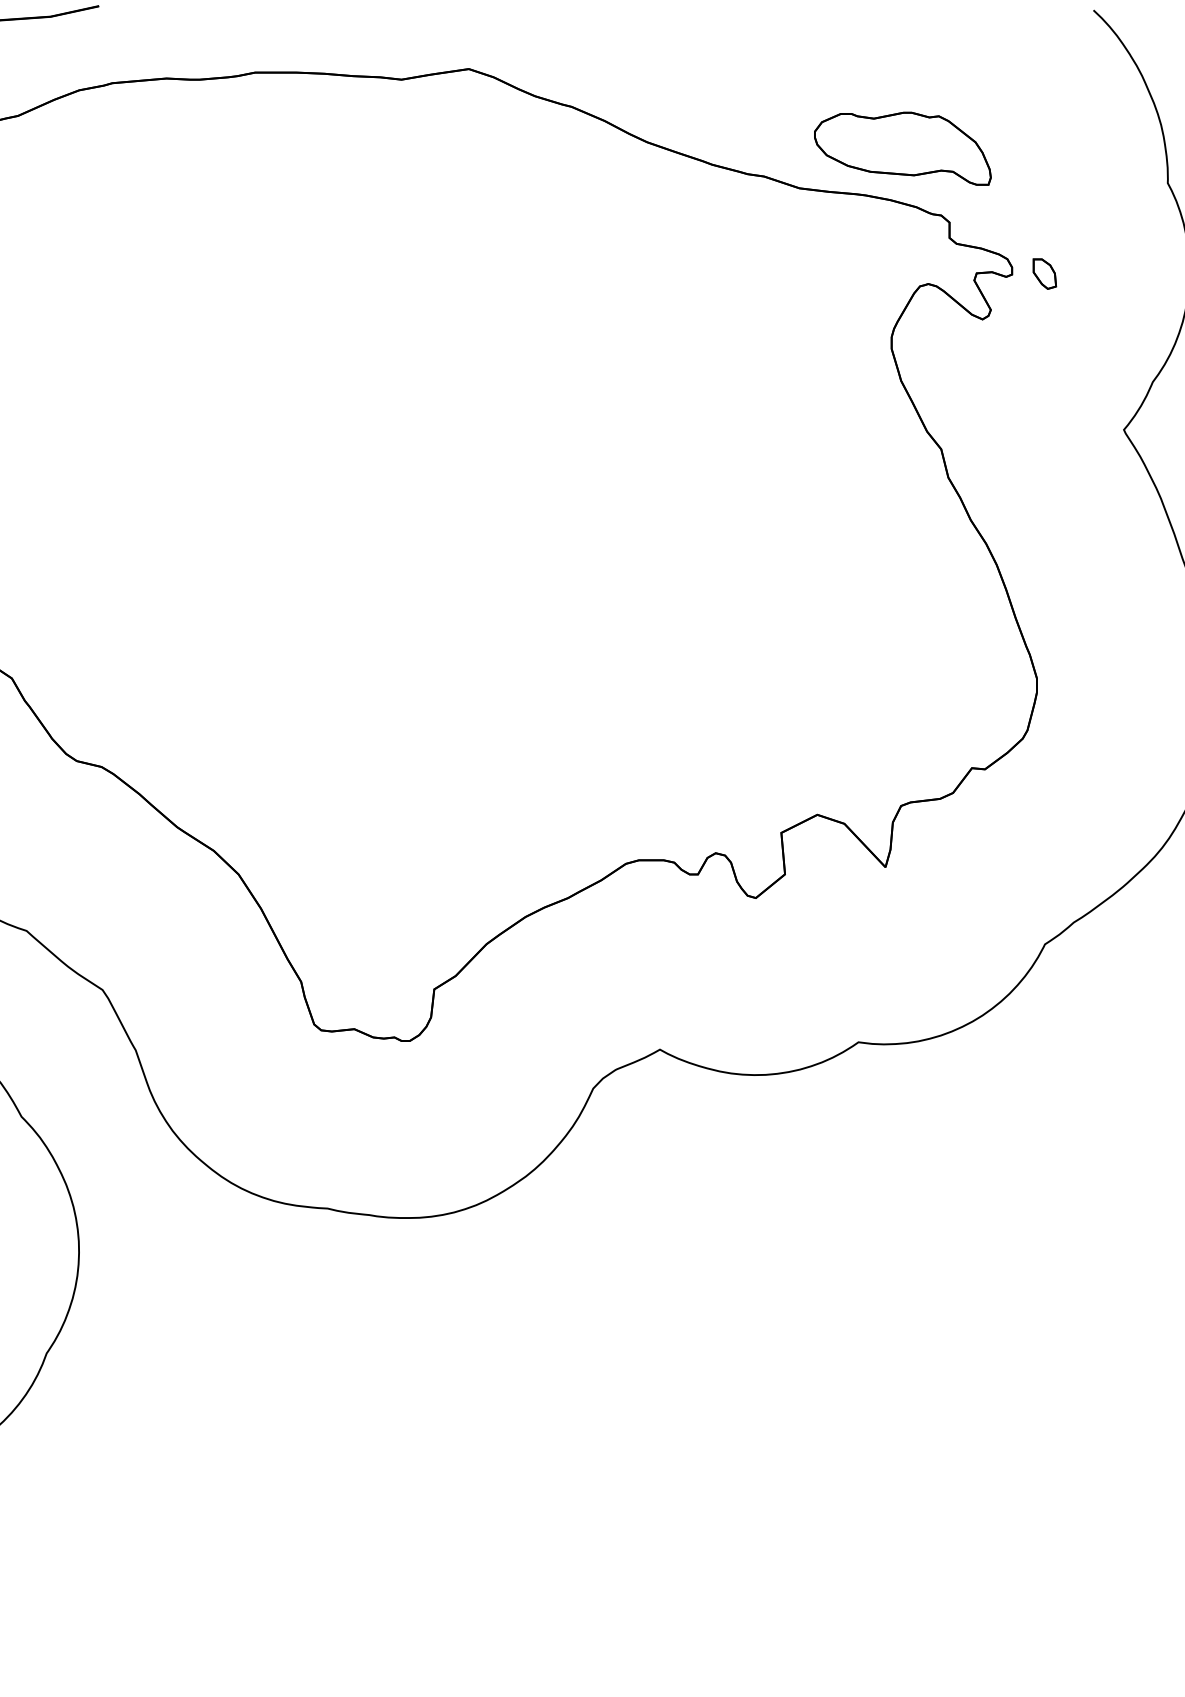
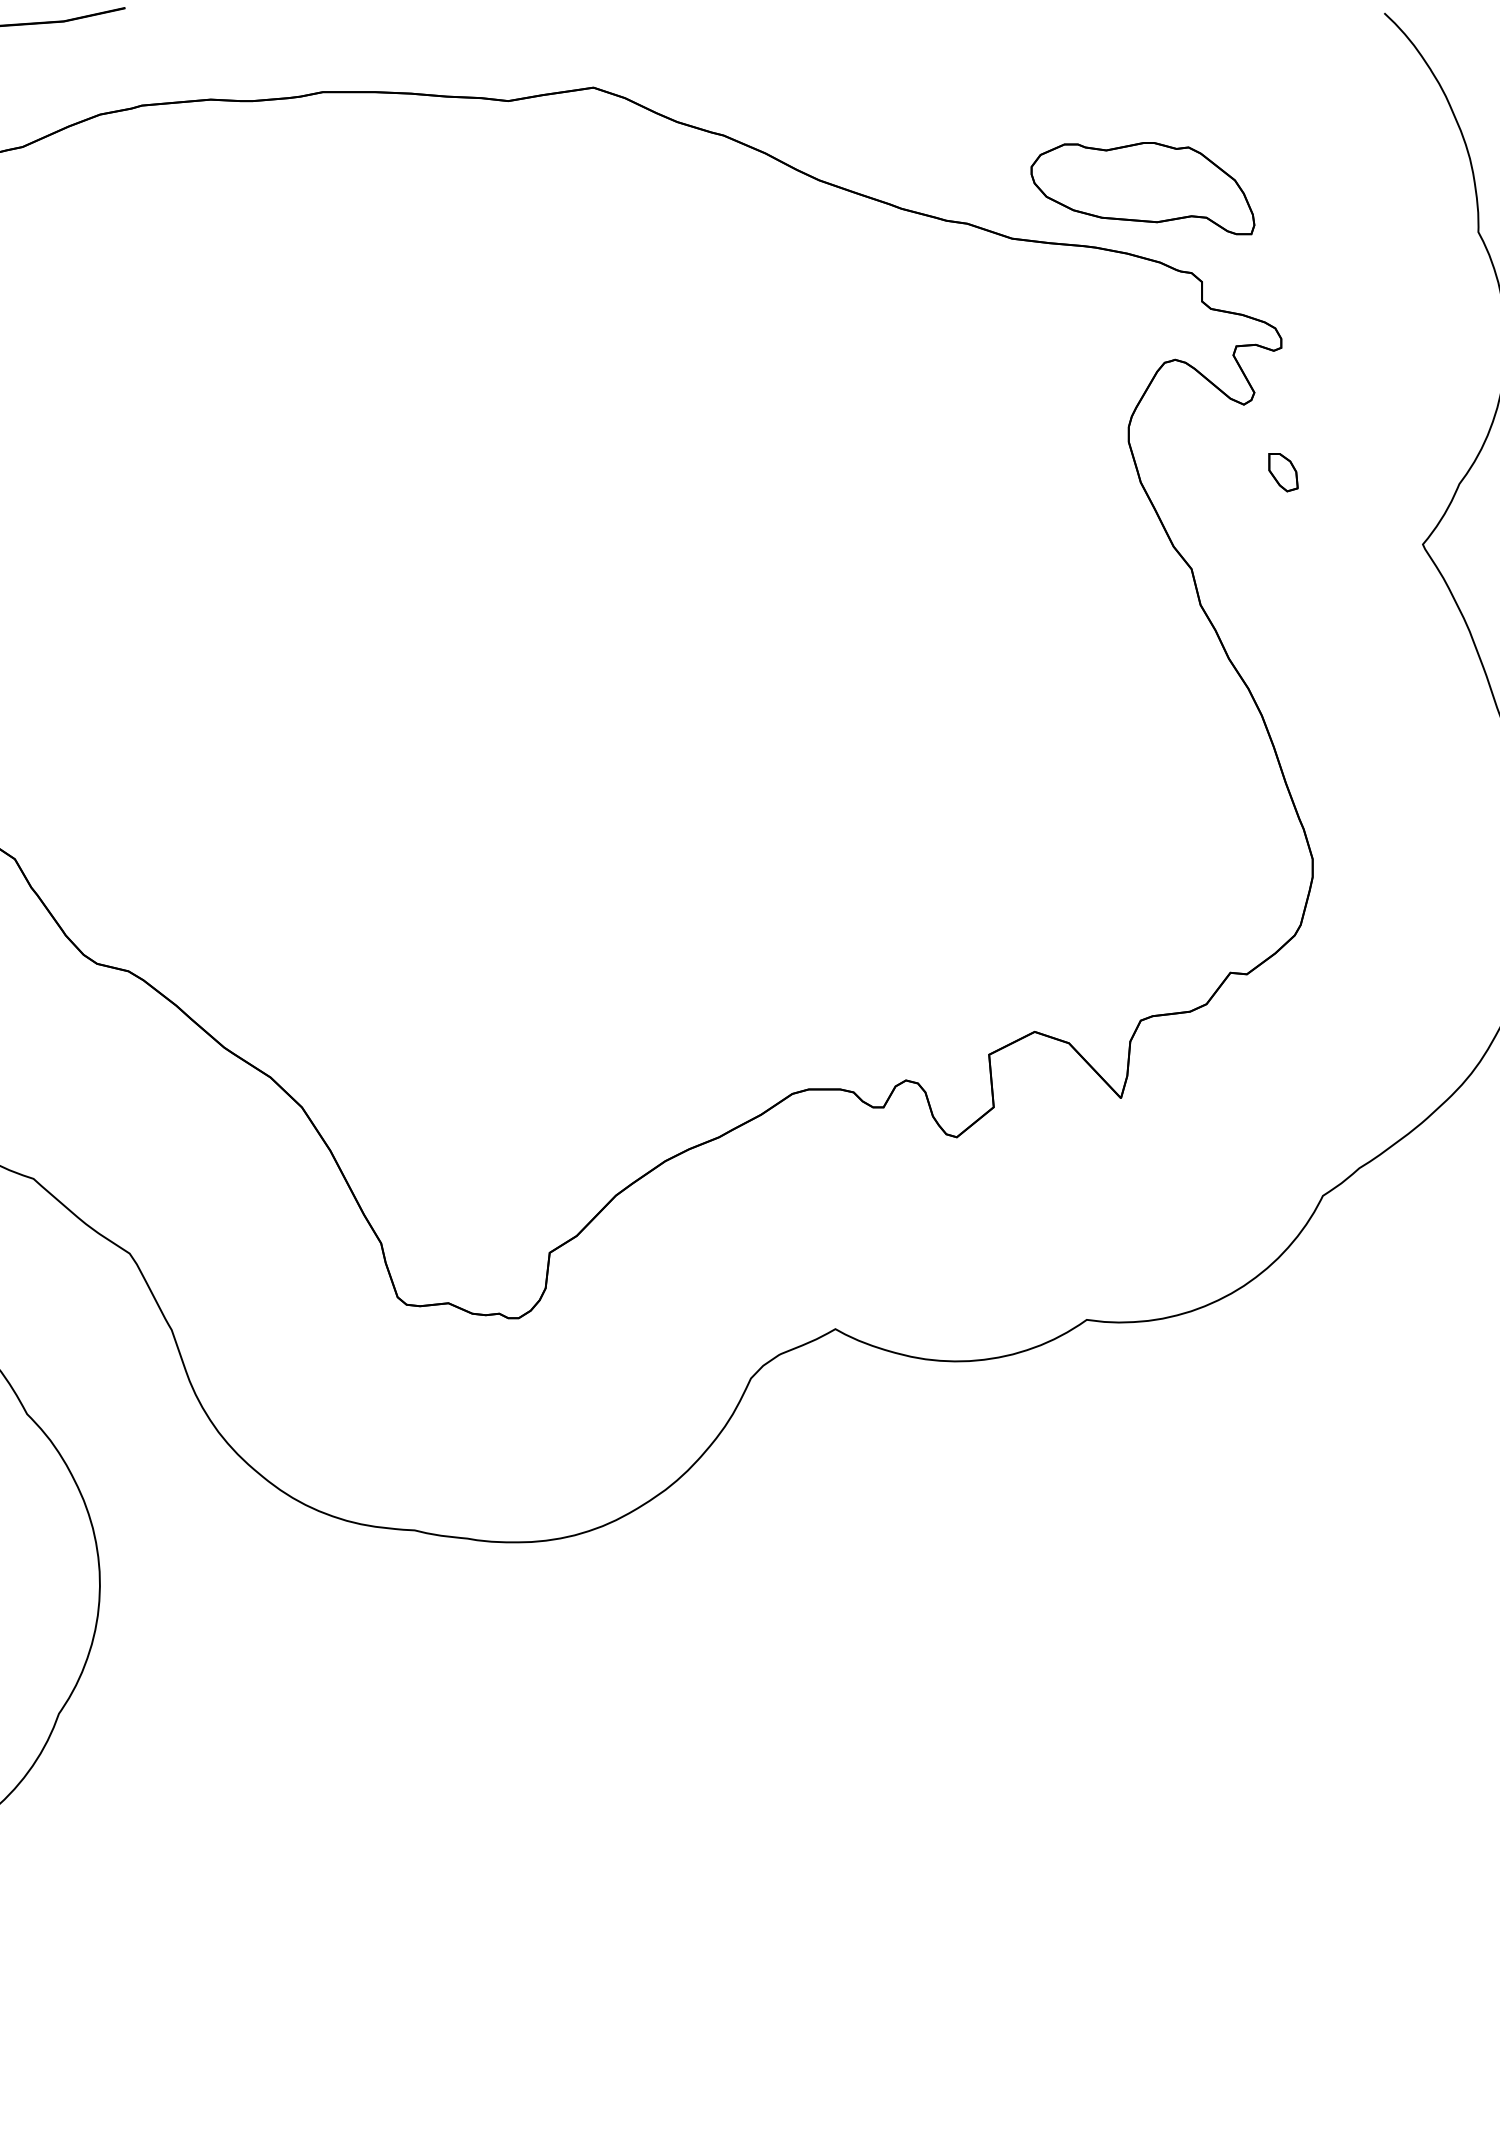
part: (1044, 273) -> (1283, 471), moved

